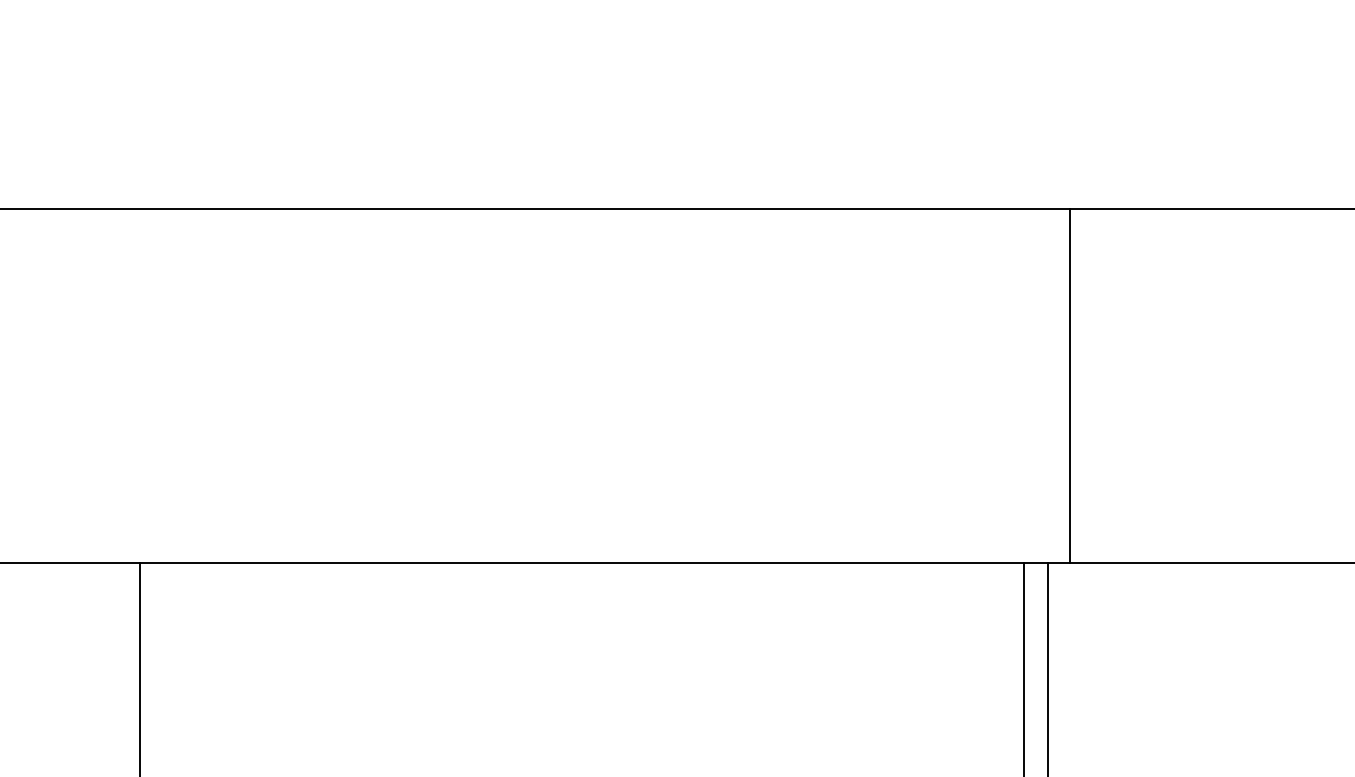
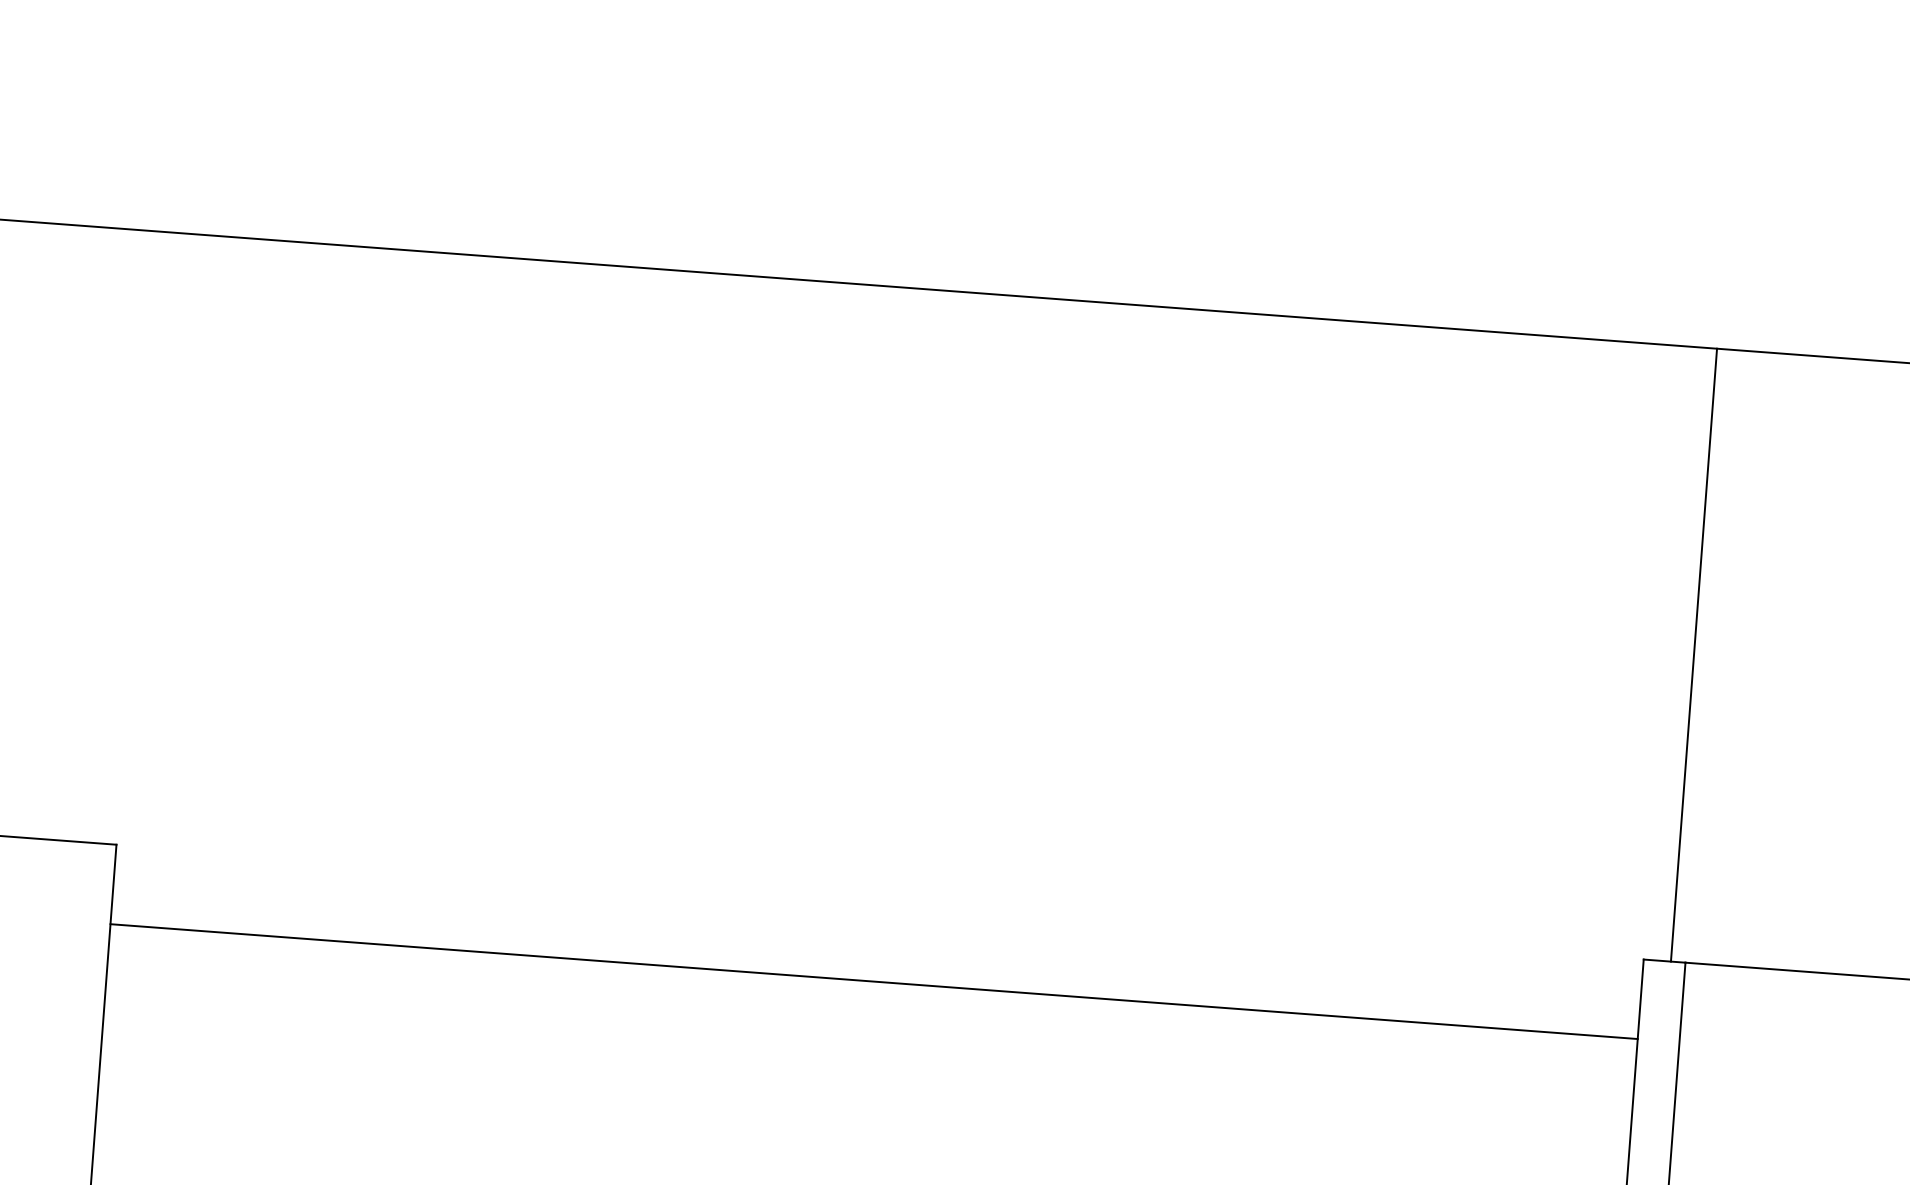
line: (1069, 385) -> (1693, 654), moved
line: (582, 563) -> (874, 981), moved

